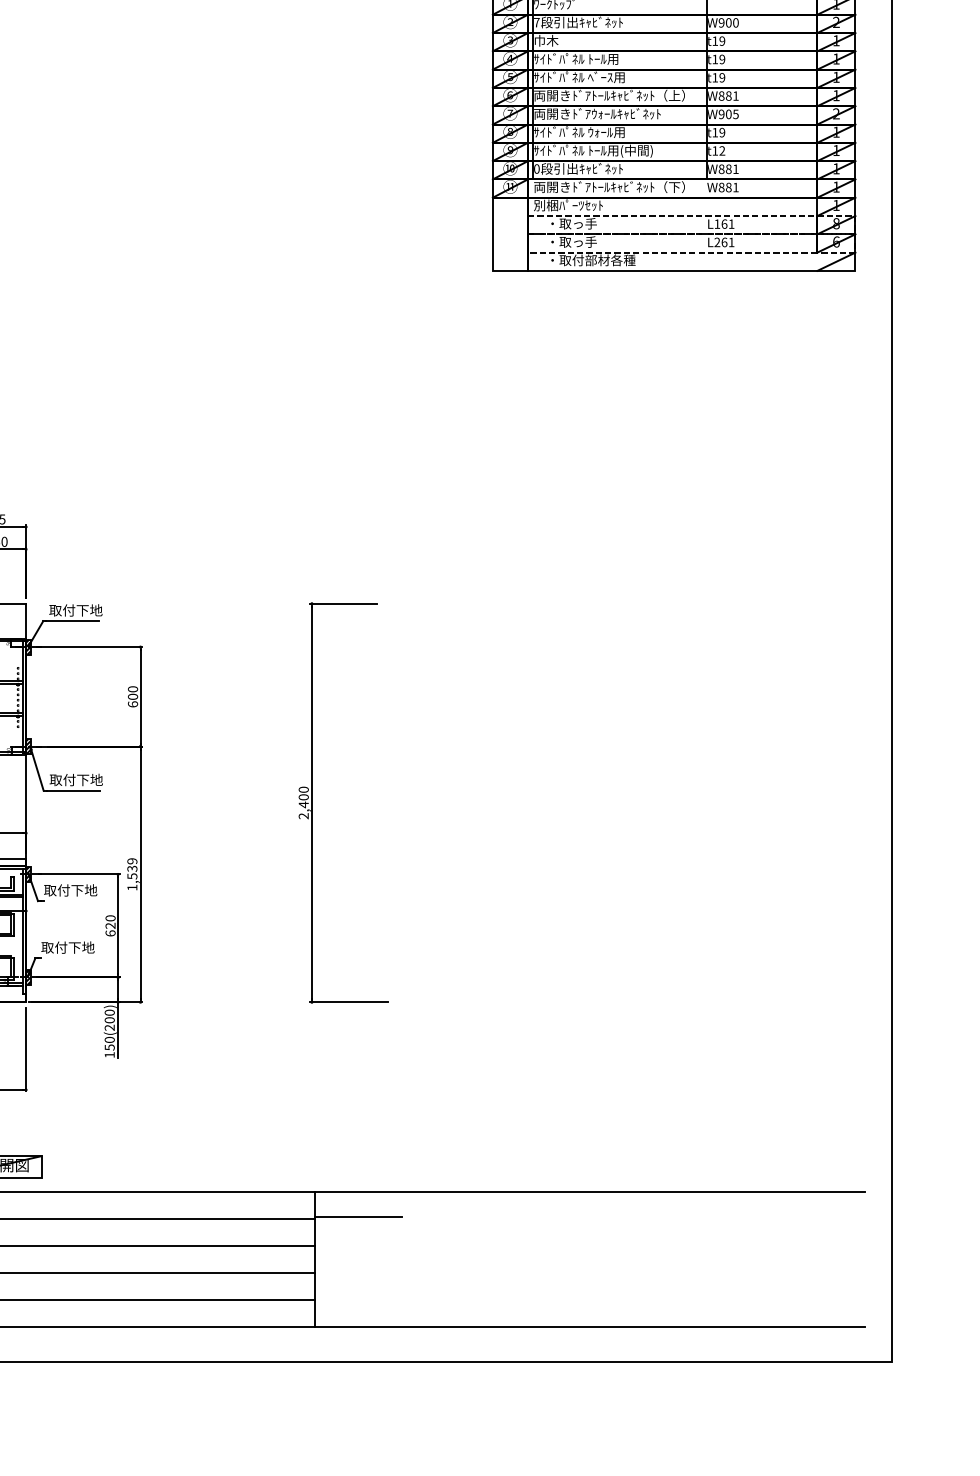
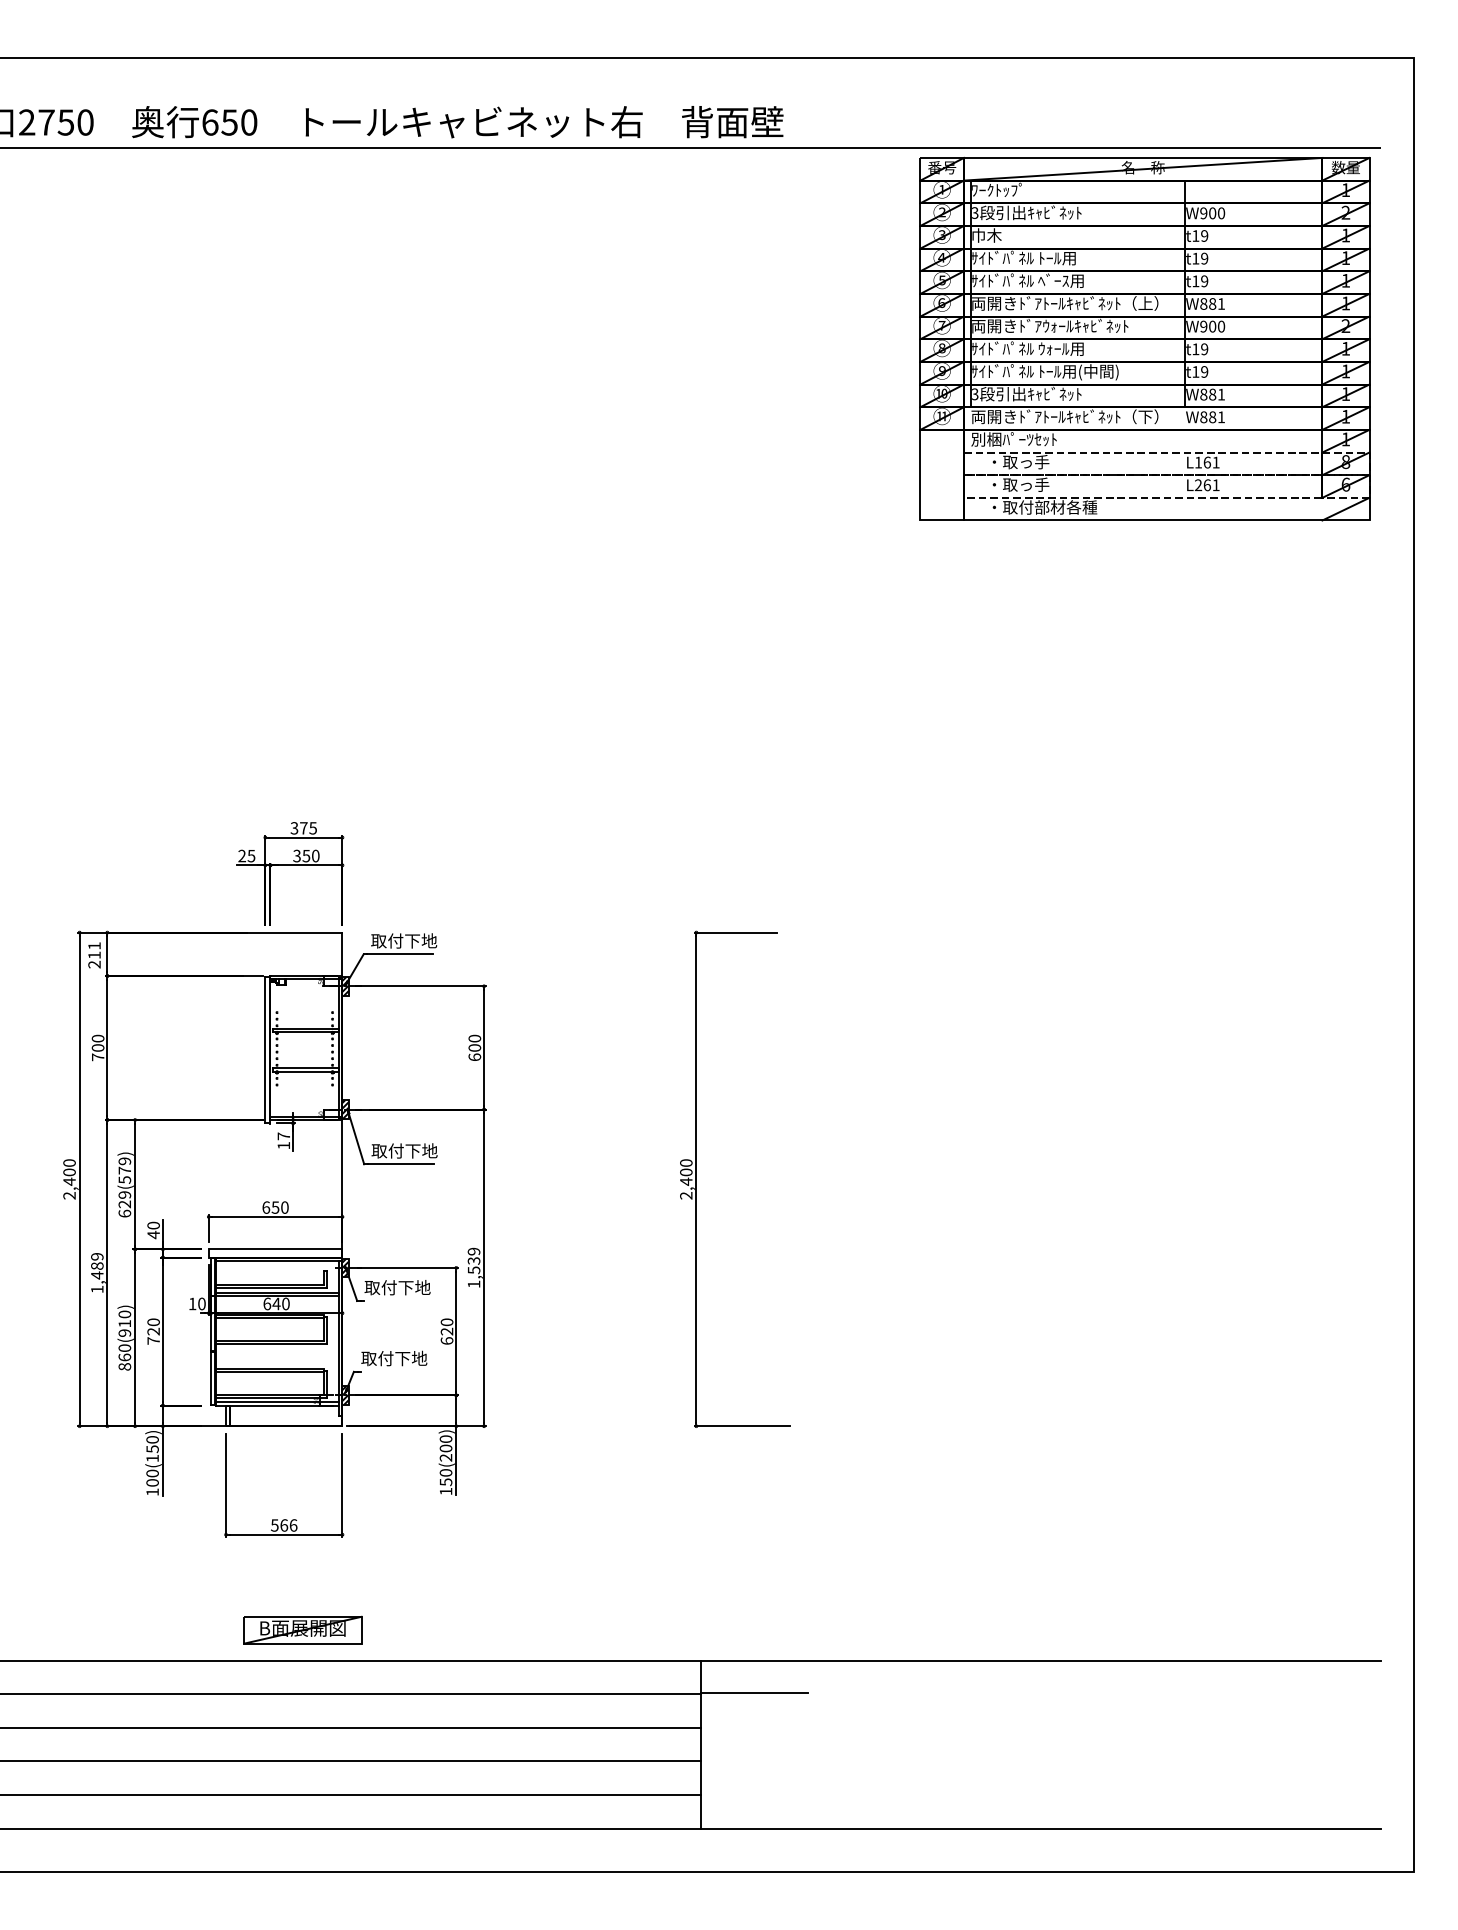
text: (537, 22) -> (975, 212), 7 -> 3
text: (735, 114) -> (1221, 326), W905 -> W900
text: (722, 150) -> (1204, 371), t12 -> t19
text: (537, 169) -> (975, 394), 0 -> 3

